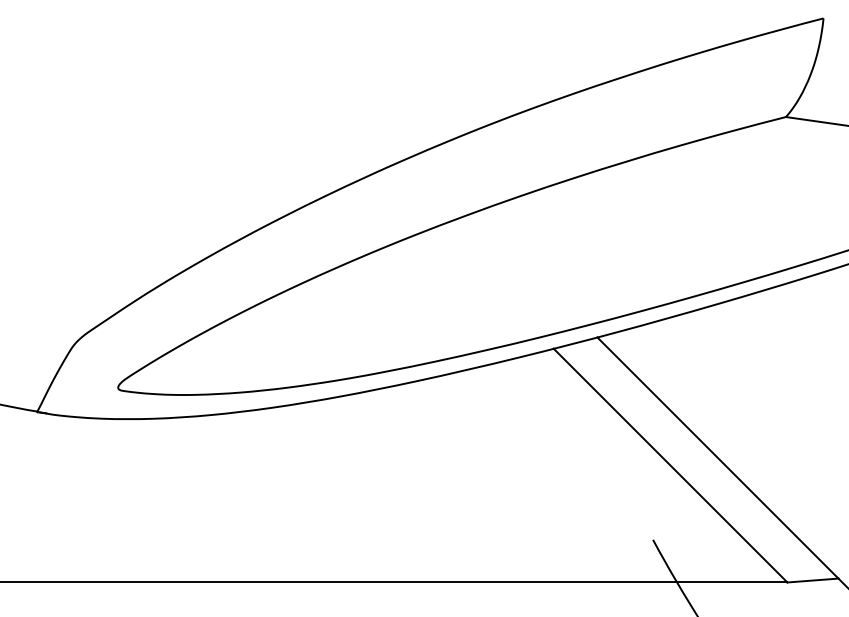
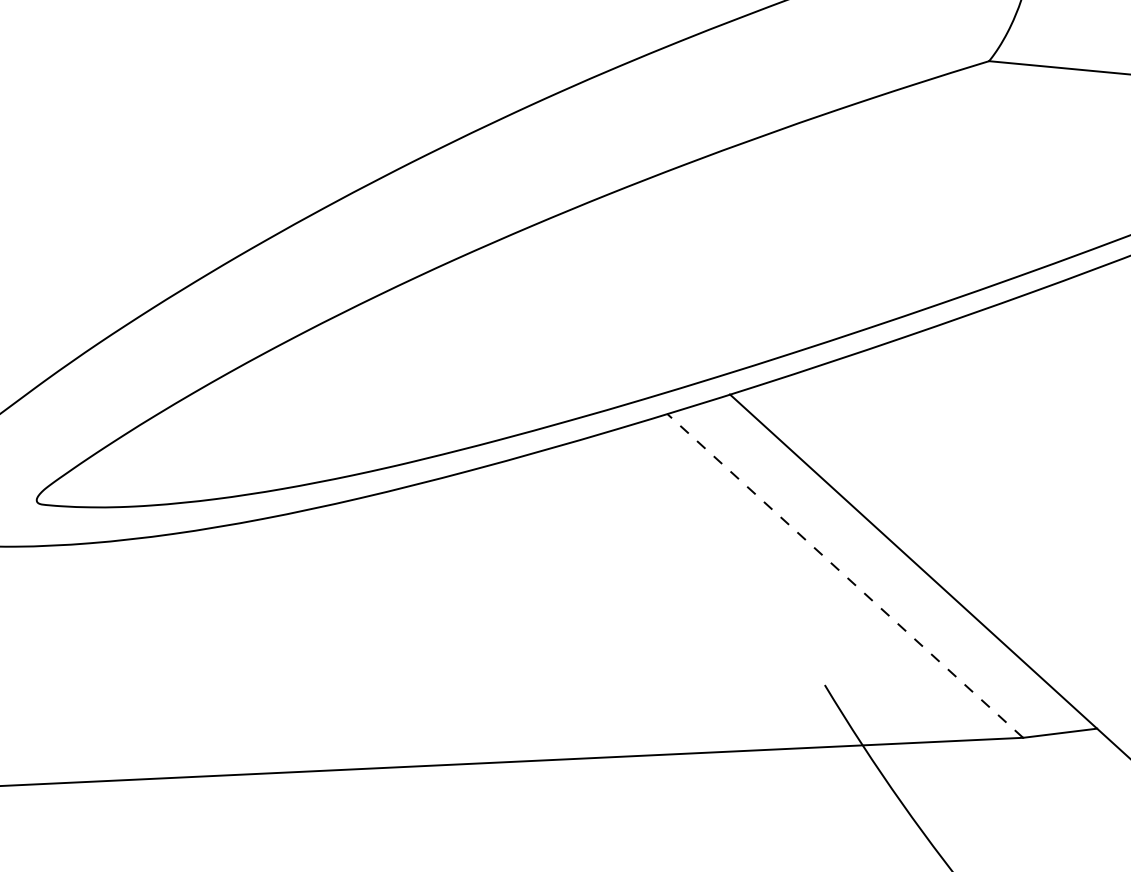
line: (670, 465) -> (845, 575), solid -> dashed

